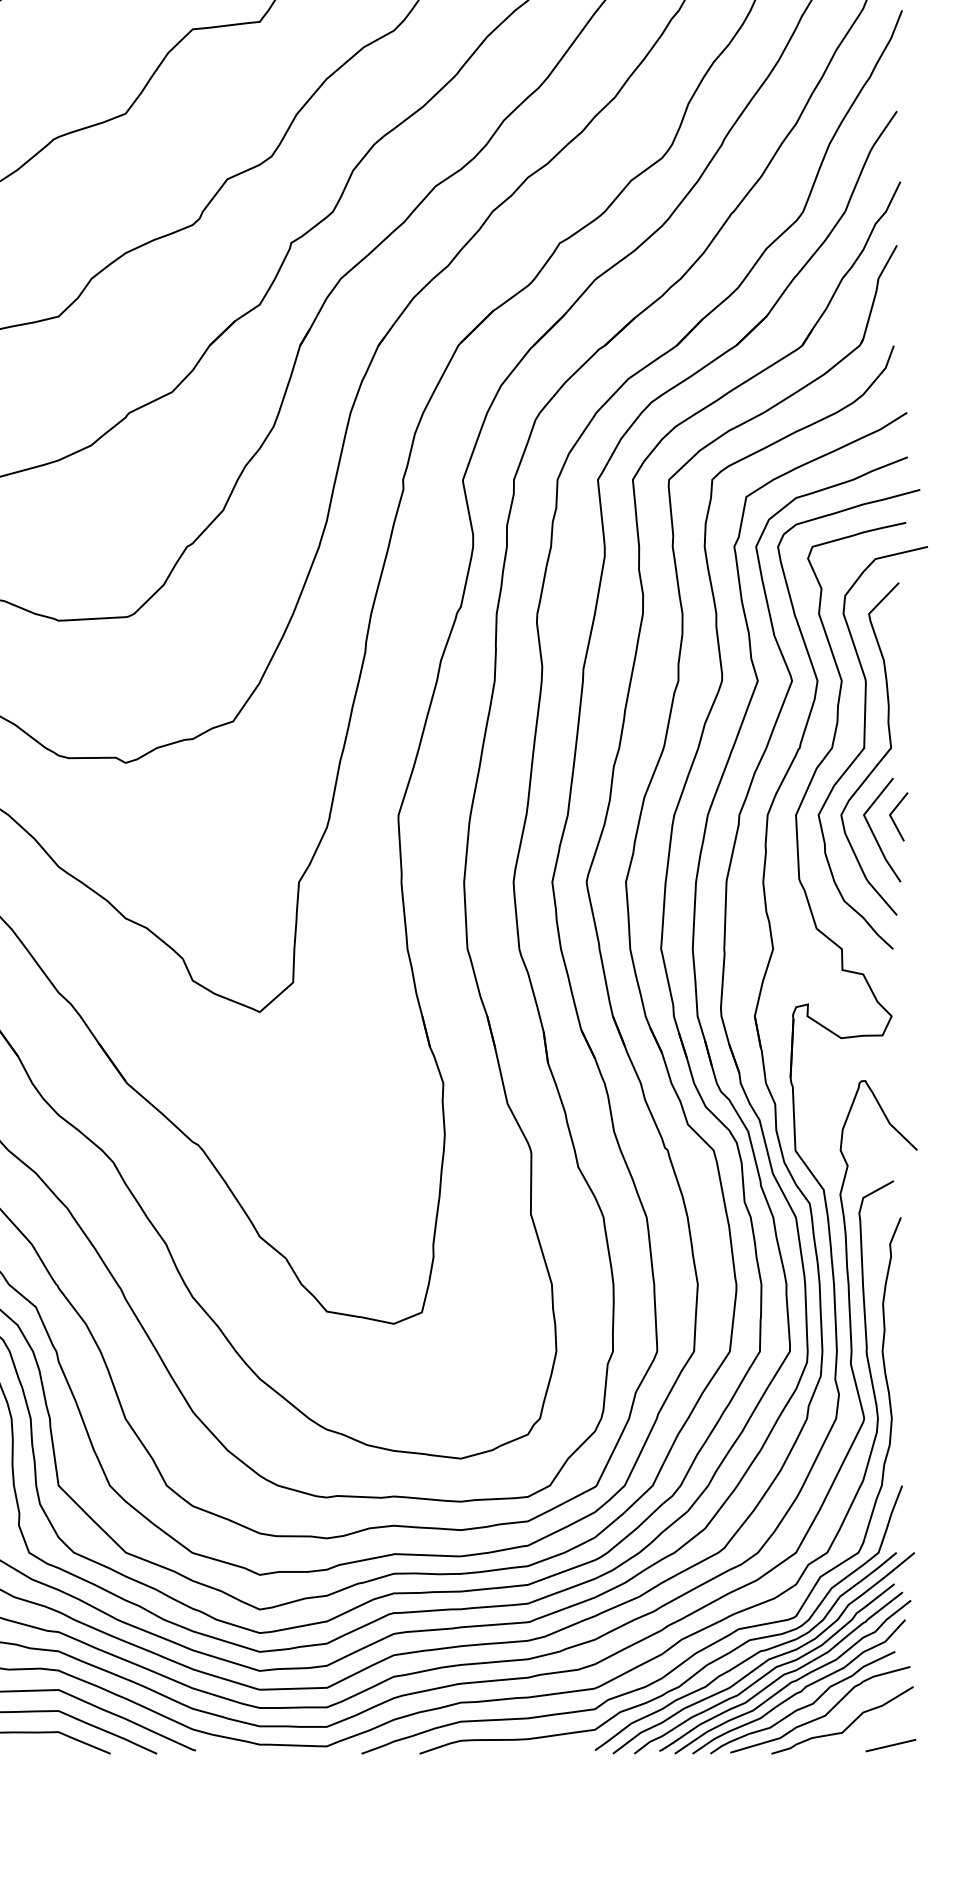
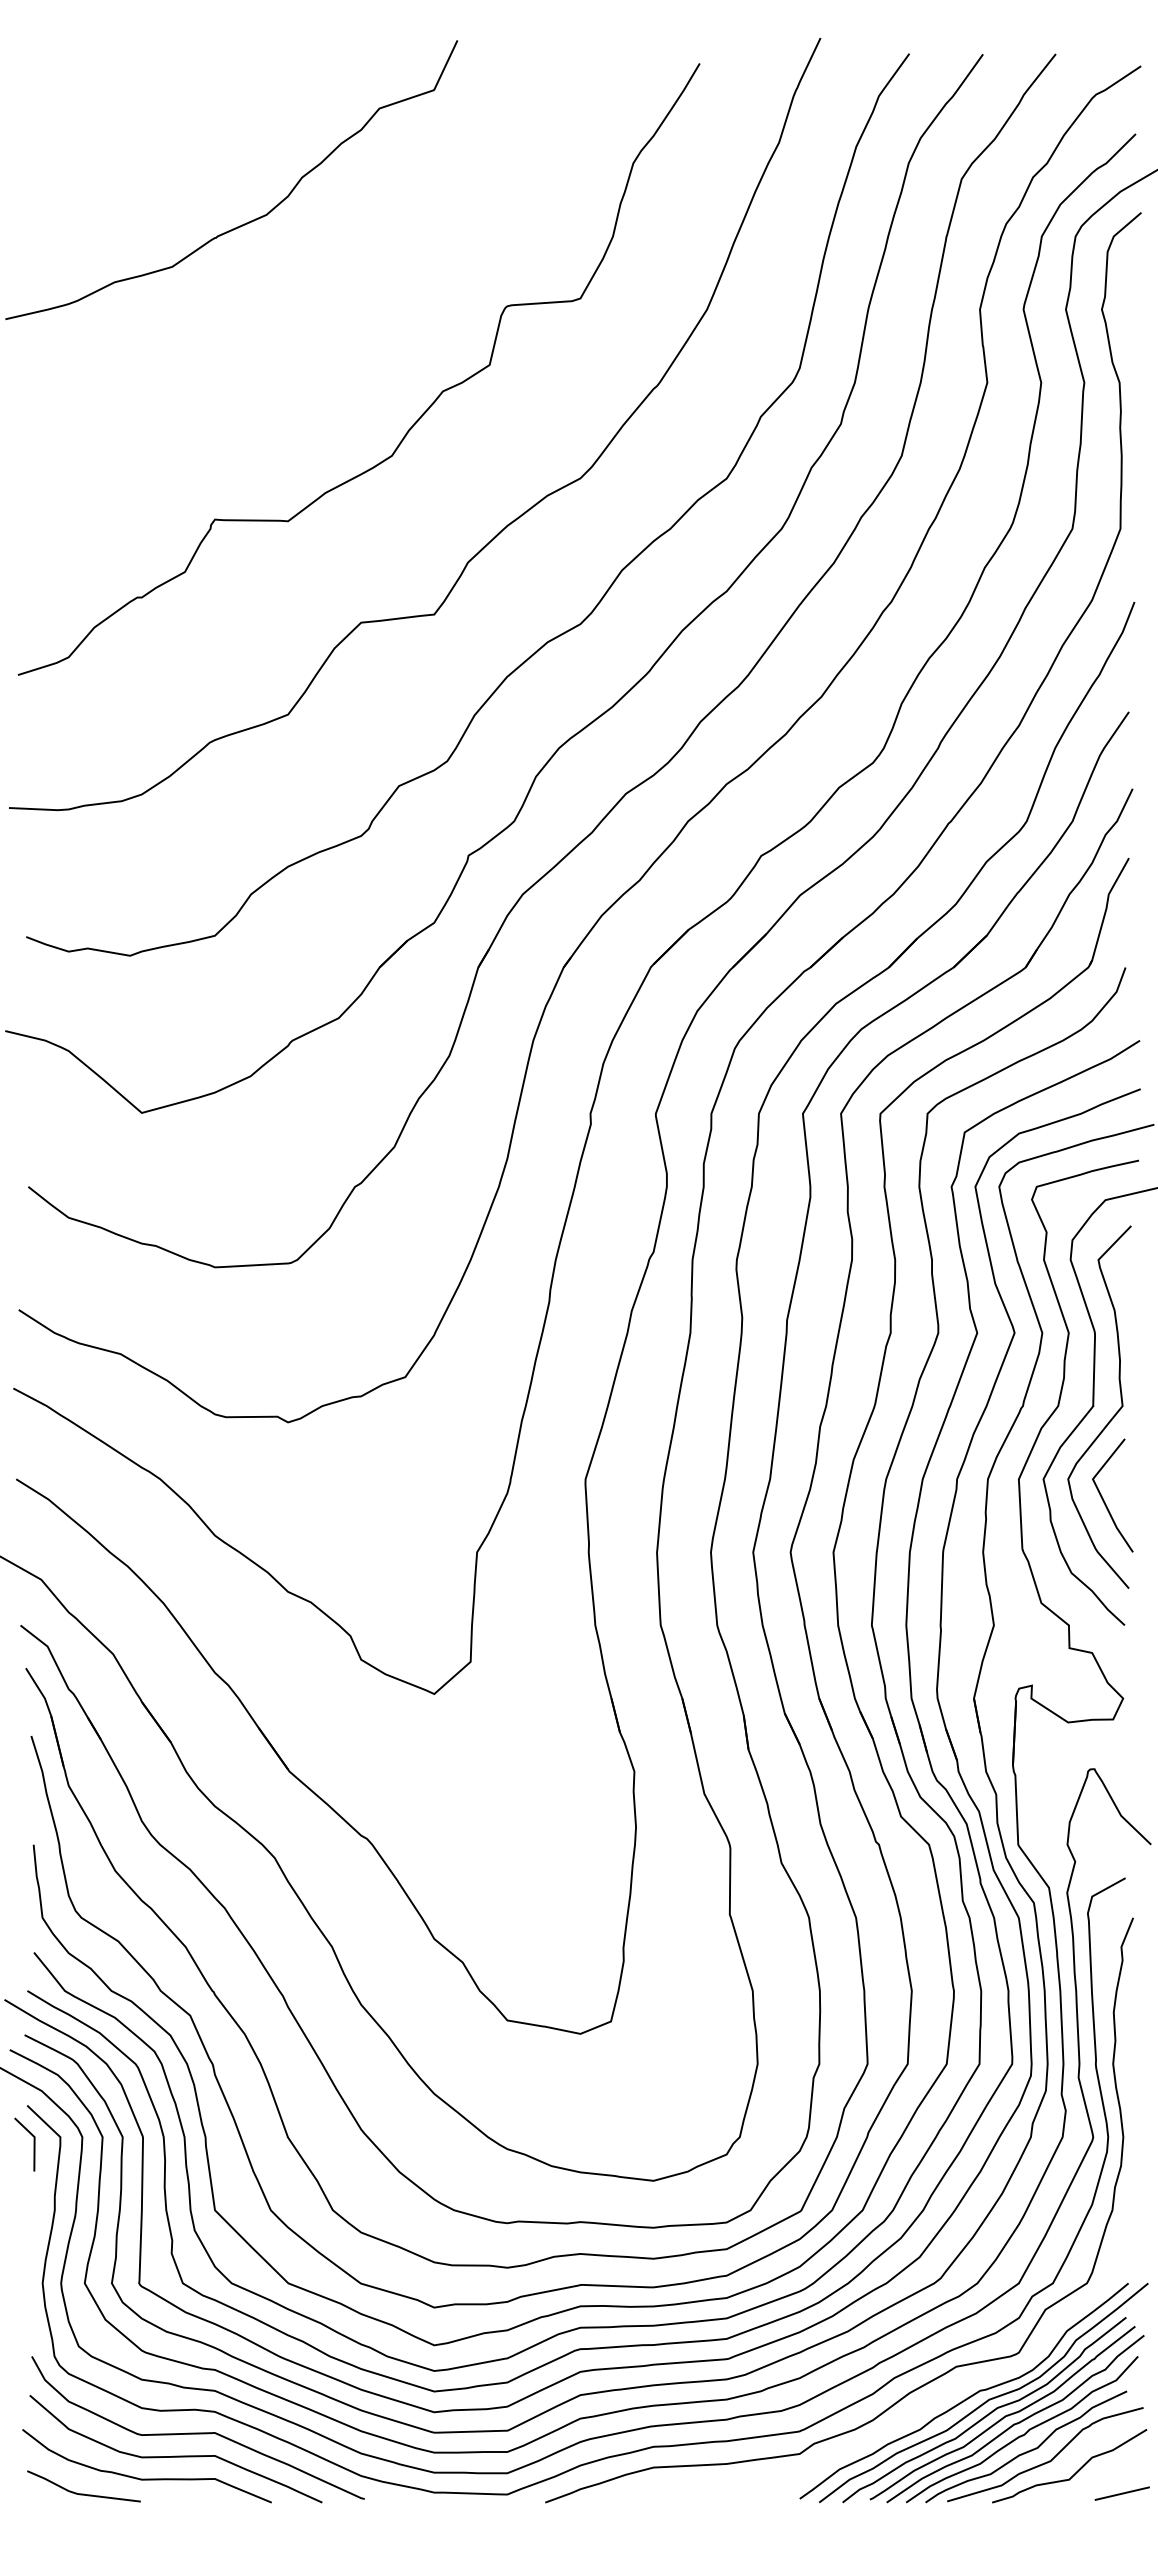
line: (892, 818) -> (1124, 1482), removed
curve: (702, 1667) -> (916, 2408), removed

